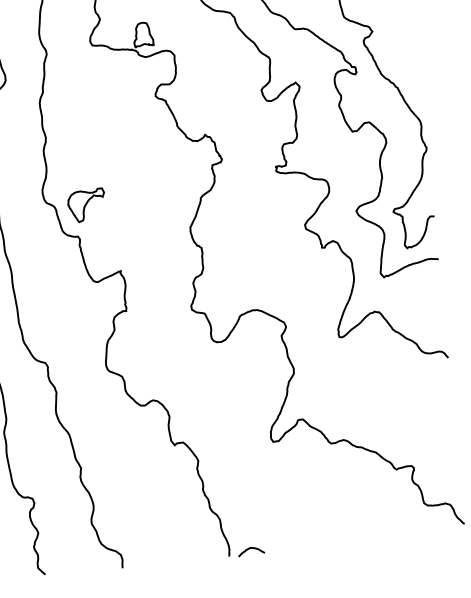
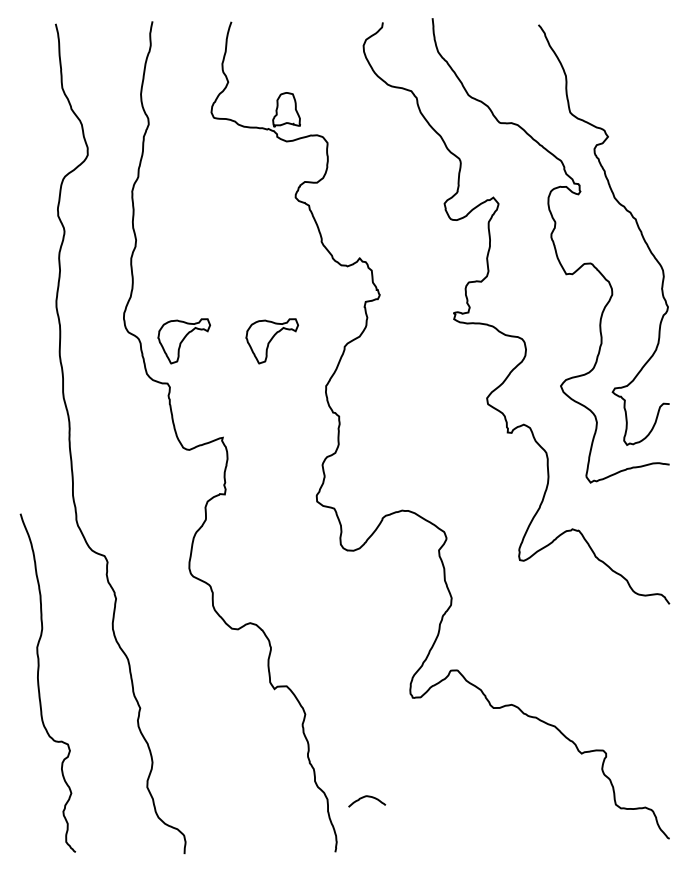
part: (148, 199) -> (271, 341), added
curve: (251, 548) -> (367, 797), moved

